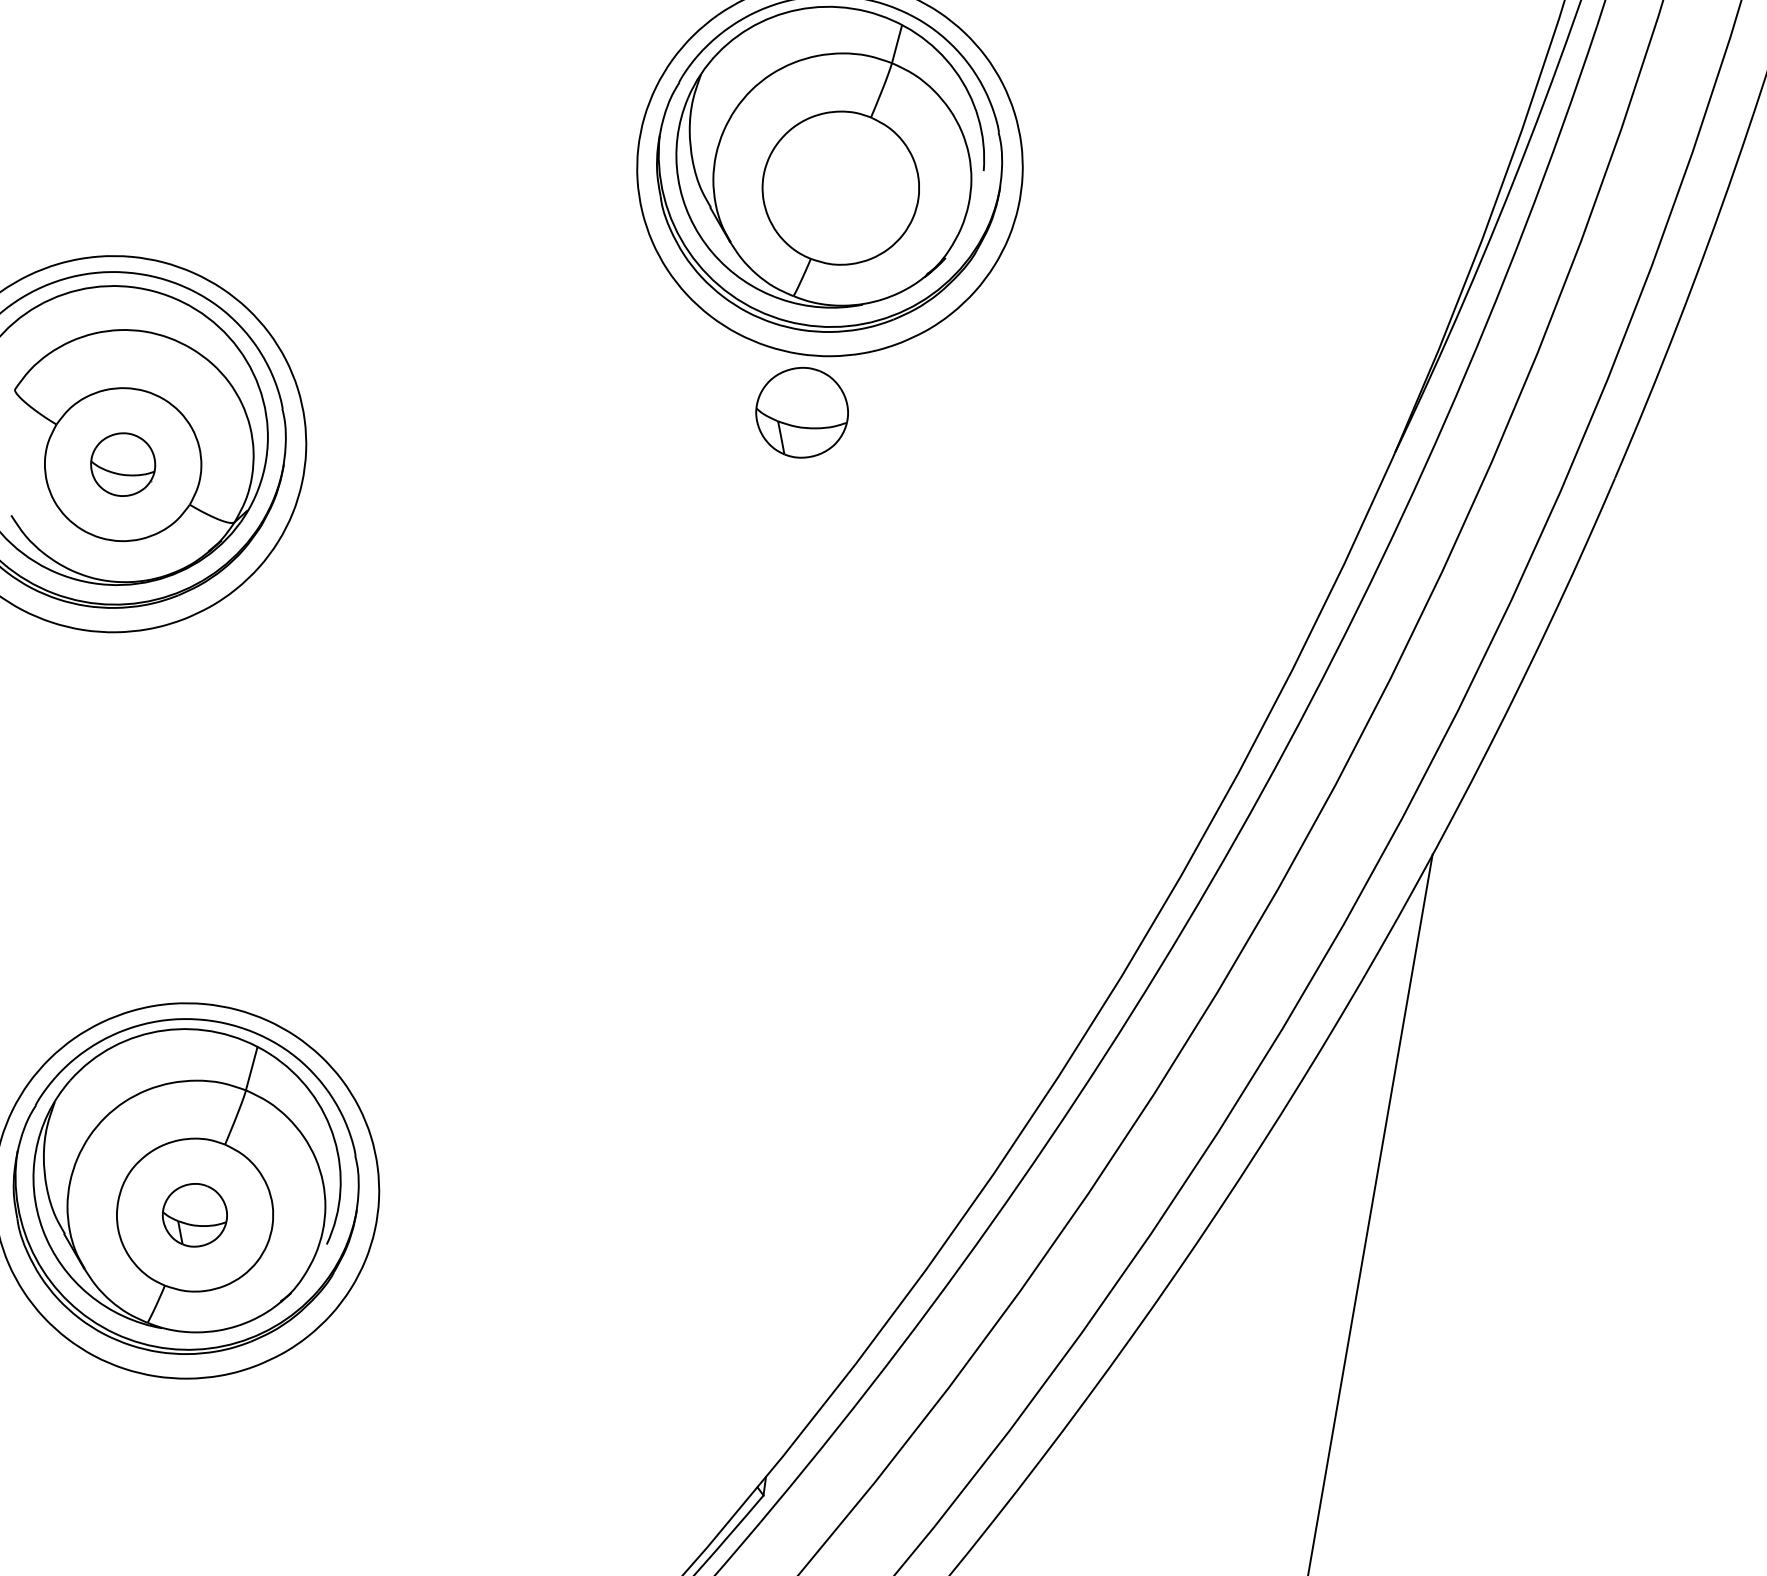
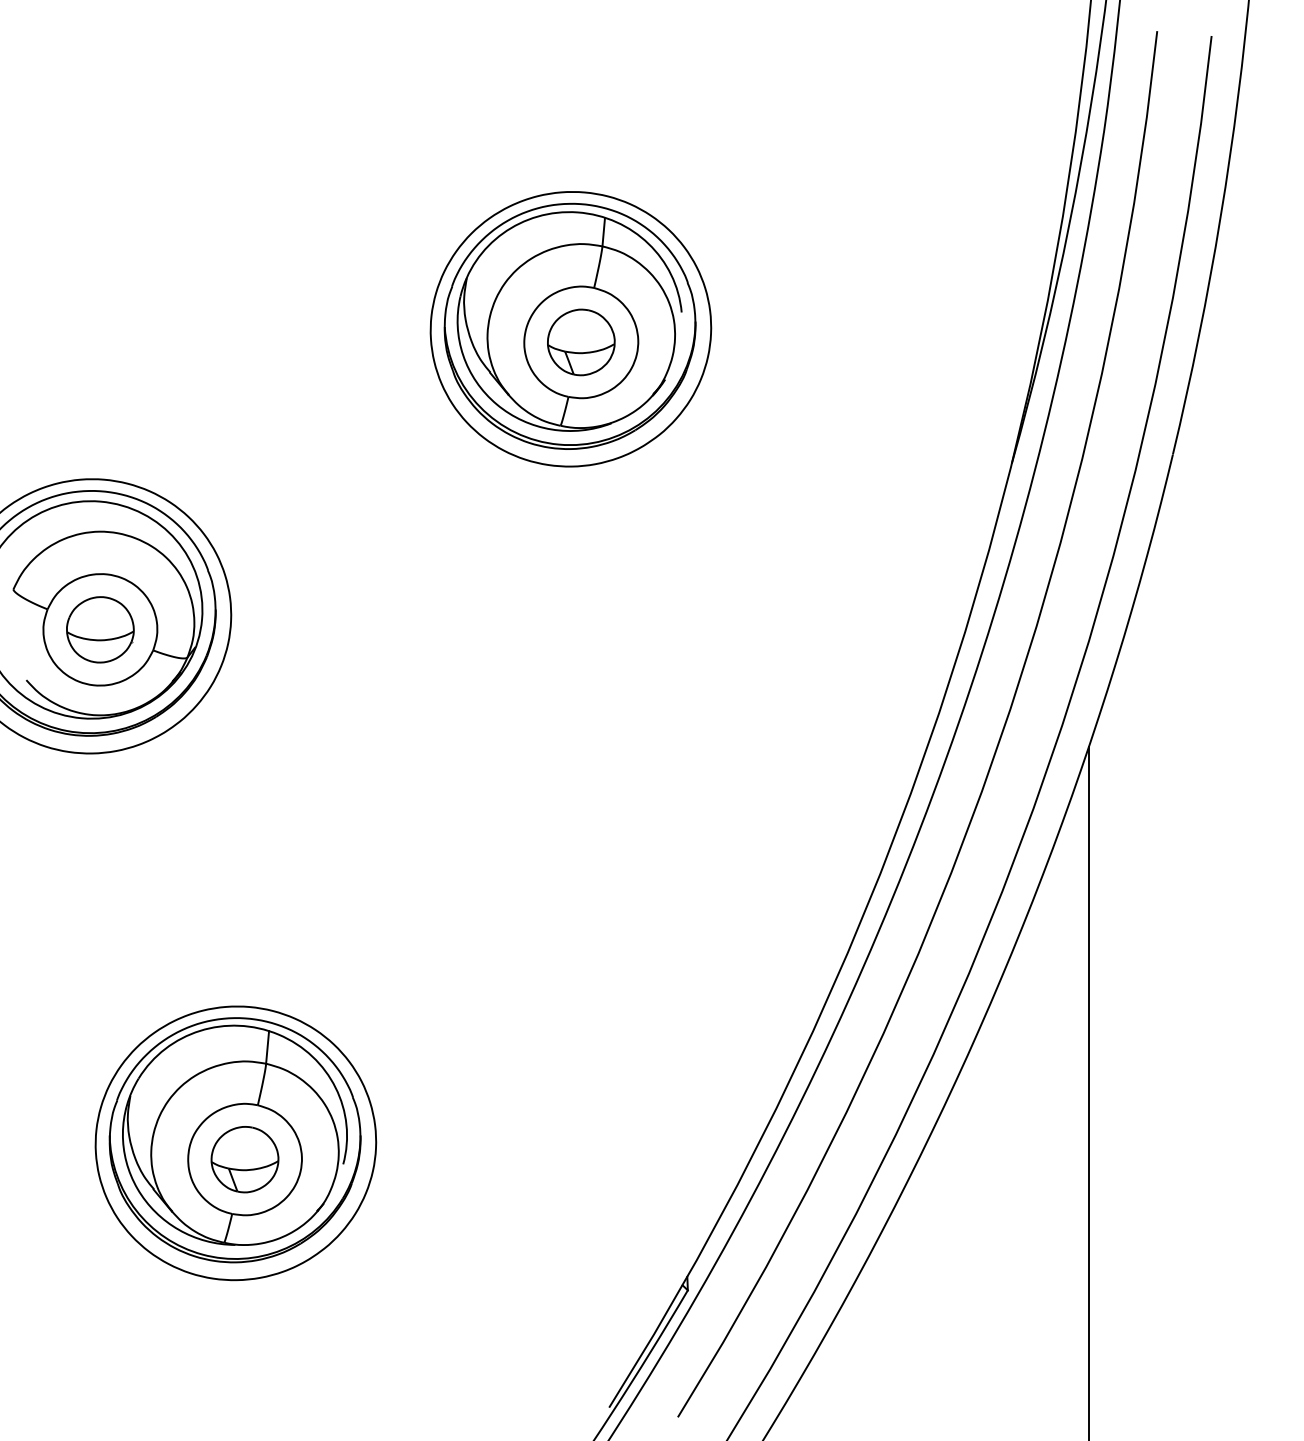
part: (802, 412) -> (581, 342), moved
part: (123, 464) -> (100, 629), size x1.43
part: (194, 1214) -> (244, 1159), size x1.43

